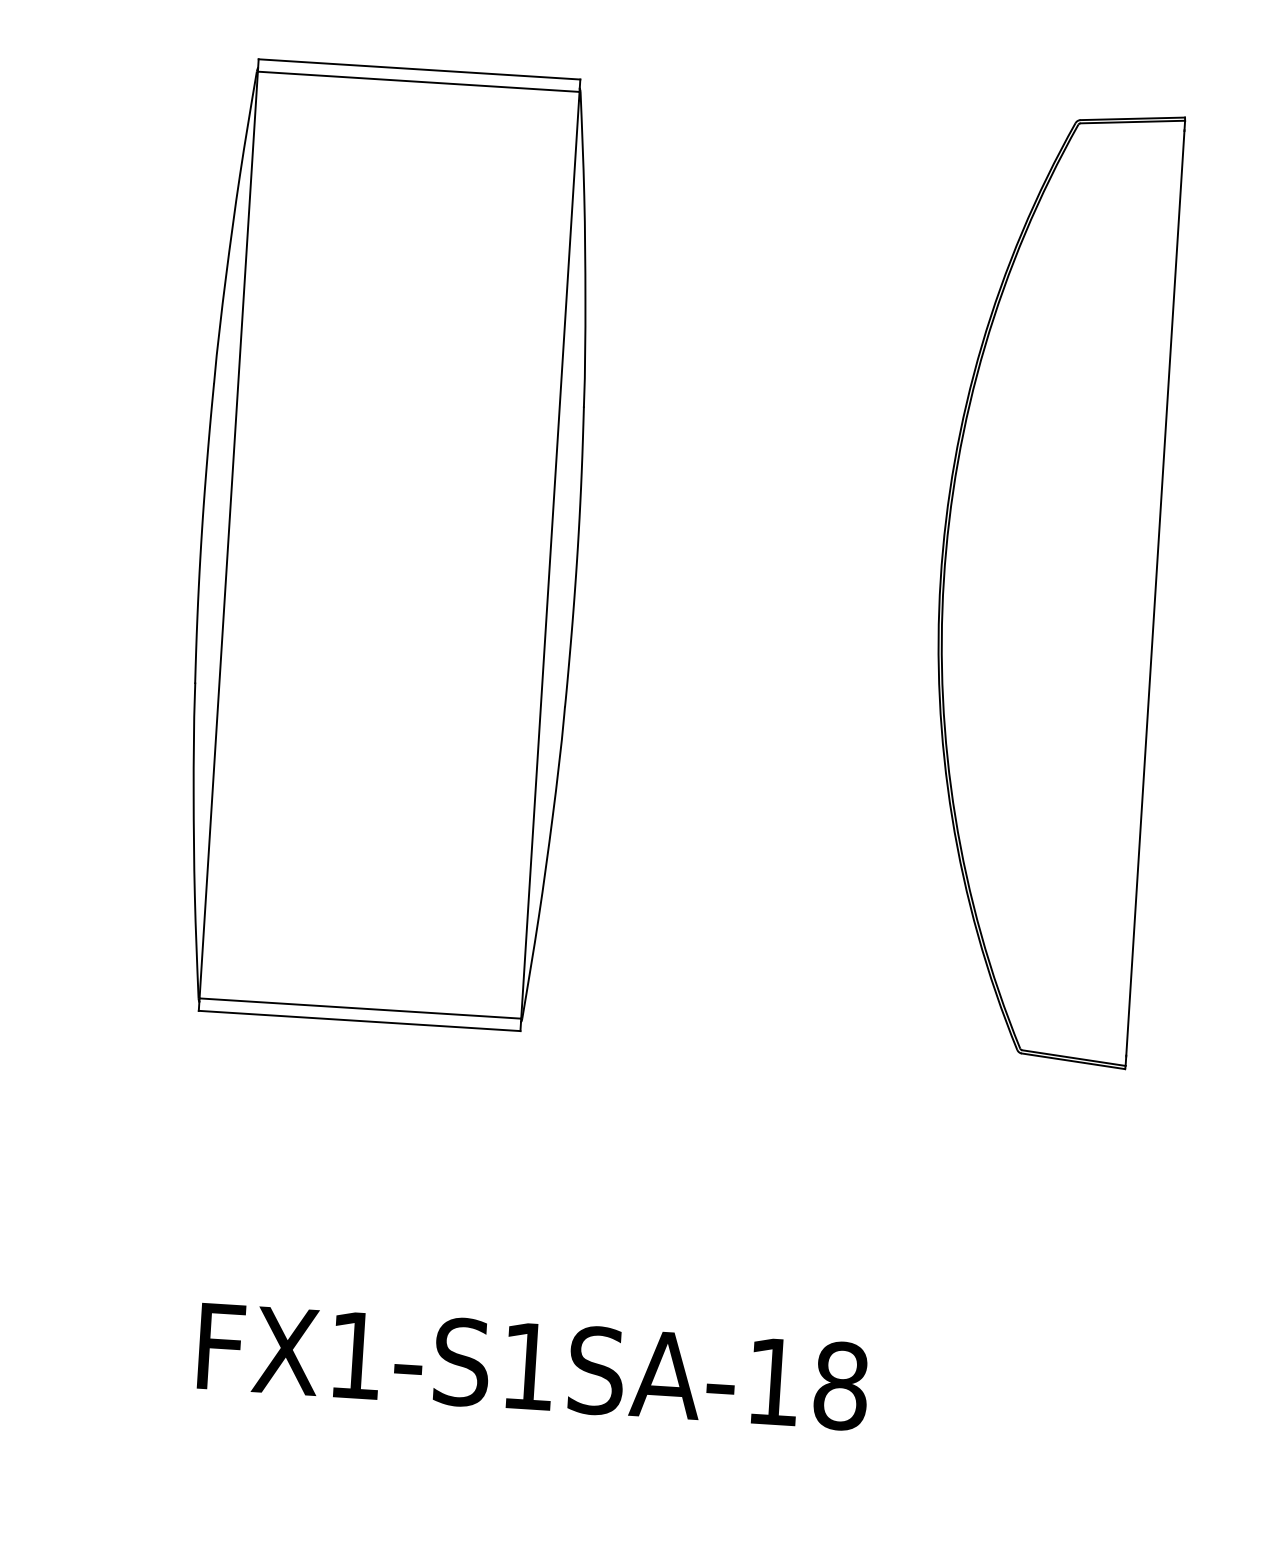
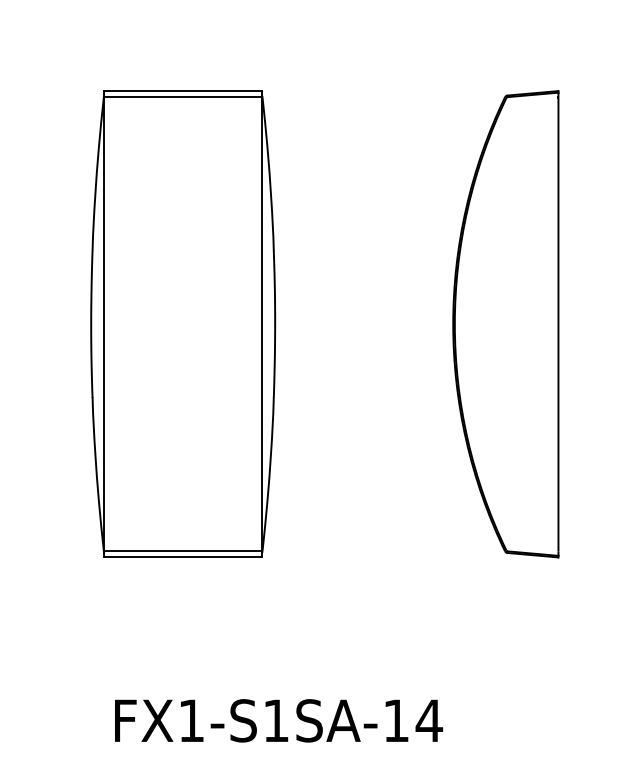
text: (841, 1385) -> (429, 720), FX1-S1SA-18 -> FX1-S1SA-14

